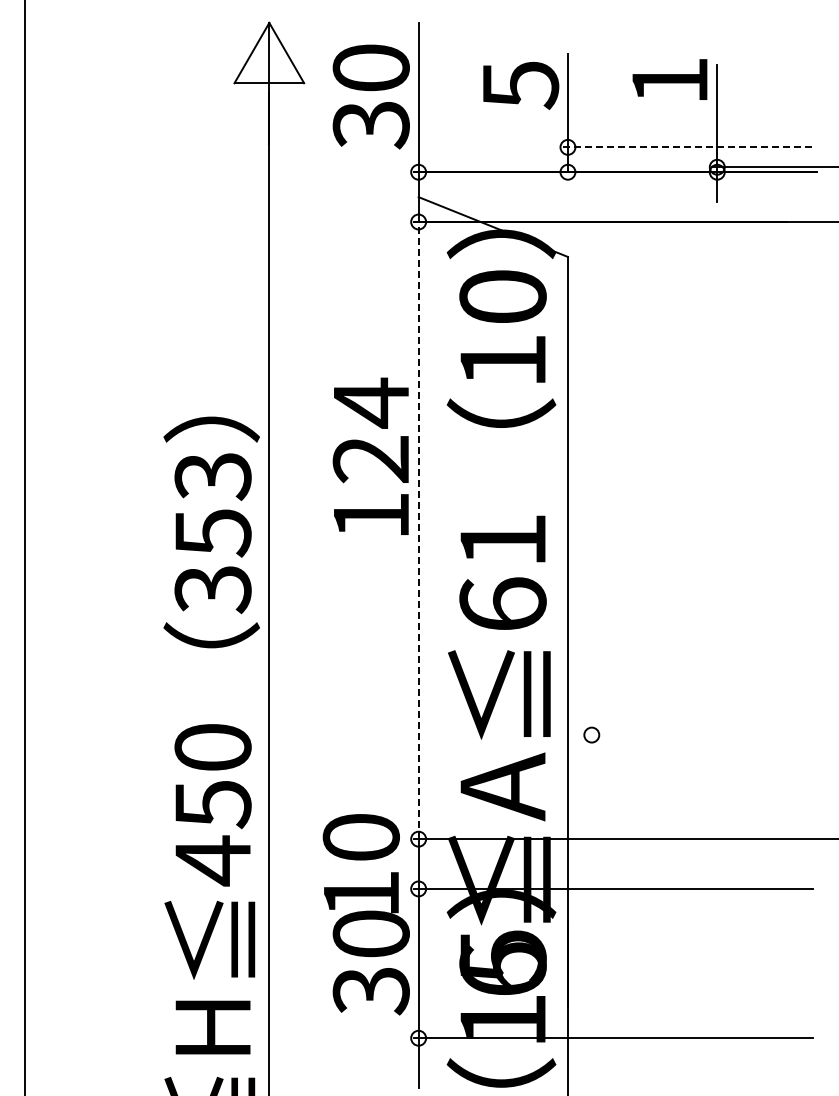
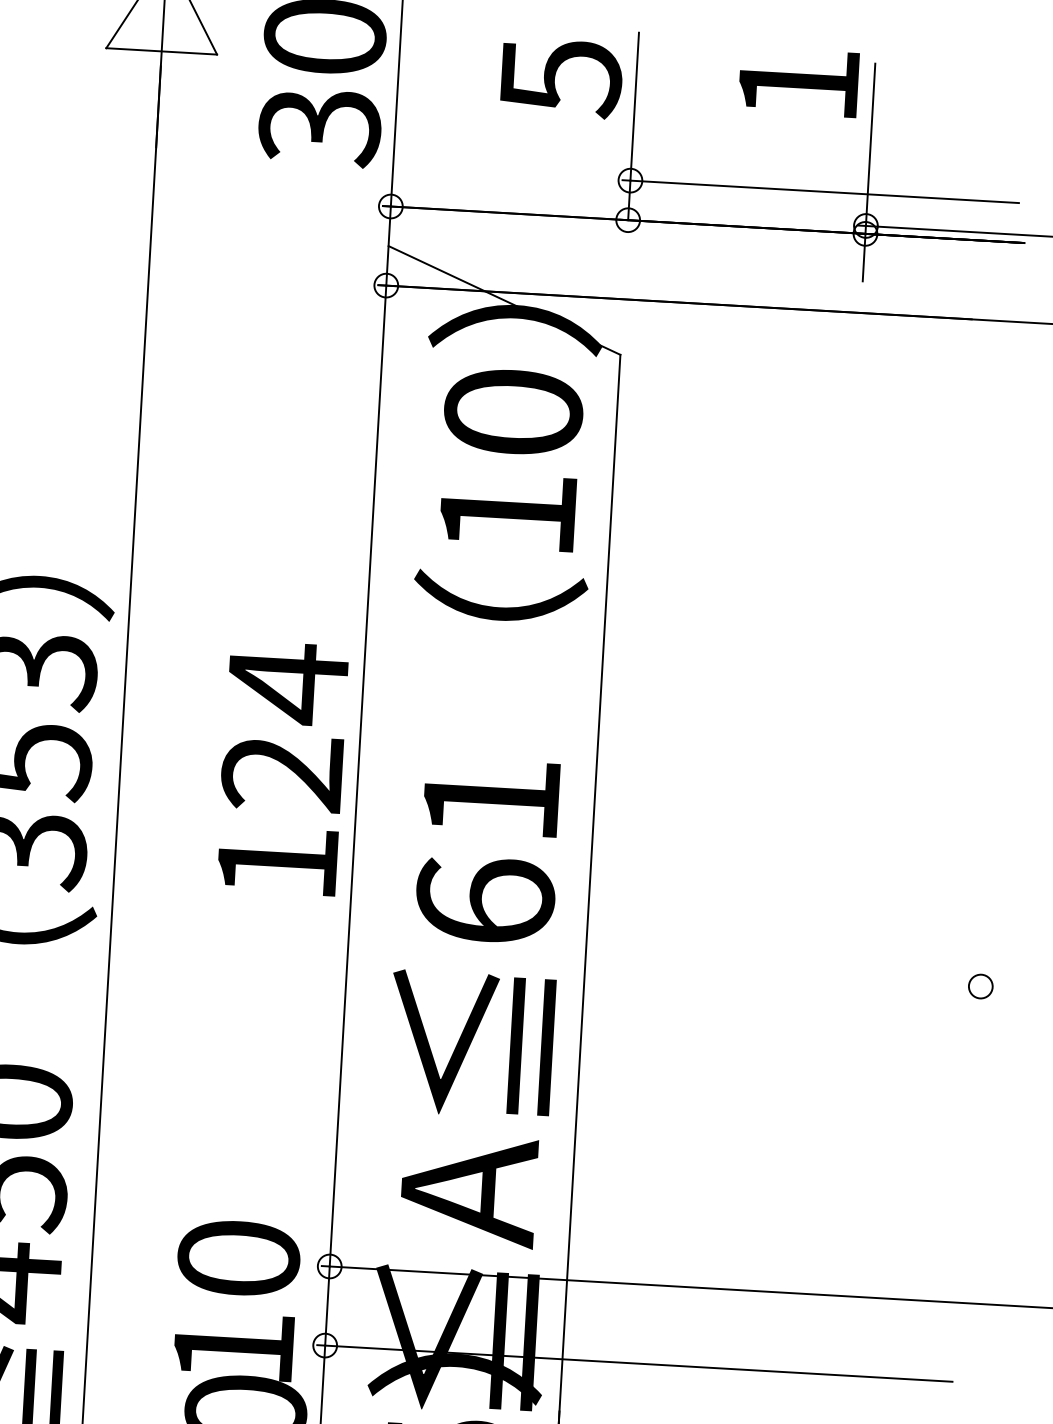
line: (687, 147) -> (820, 191), dashed -> solid
text: (370, 455) -> (281, 766), moved
line: (418, 530) -> (357, 775), dashed -> solid
circle: (591, 734) -> (980, 985), moved

